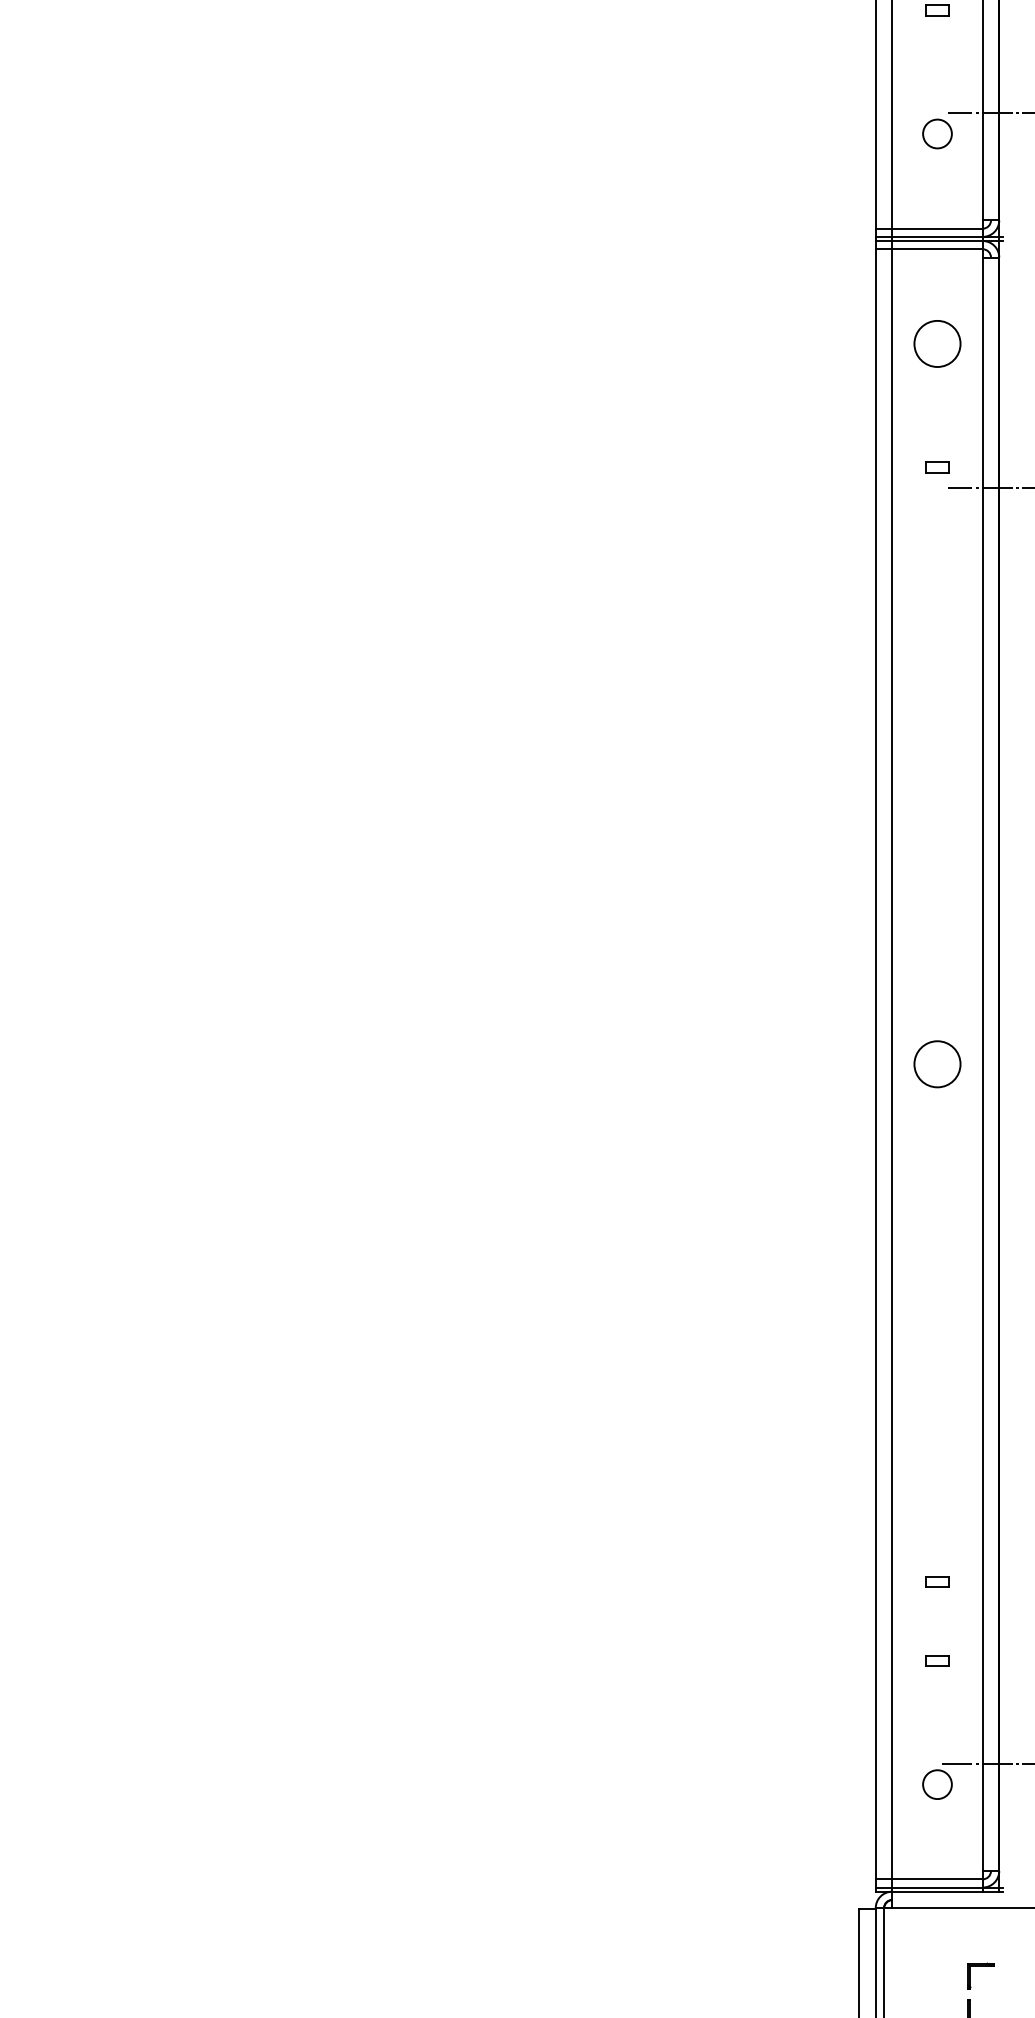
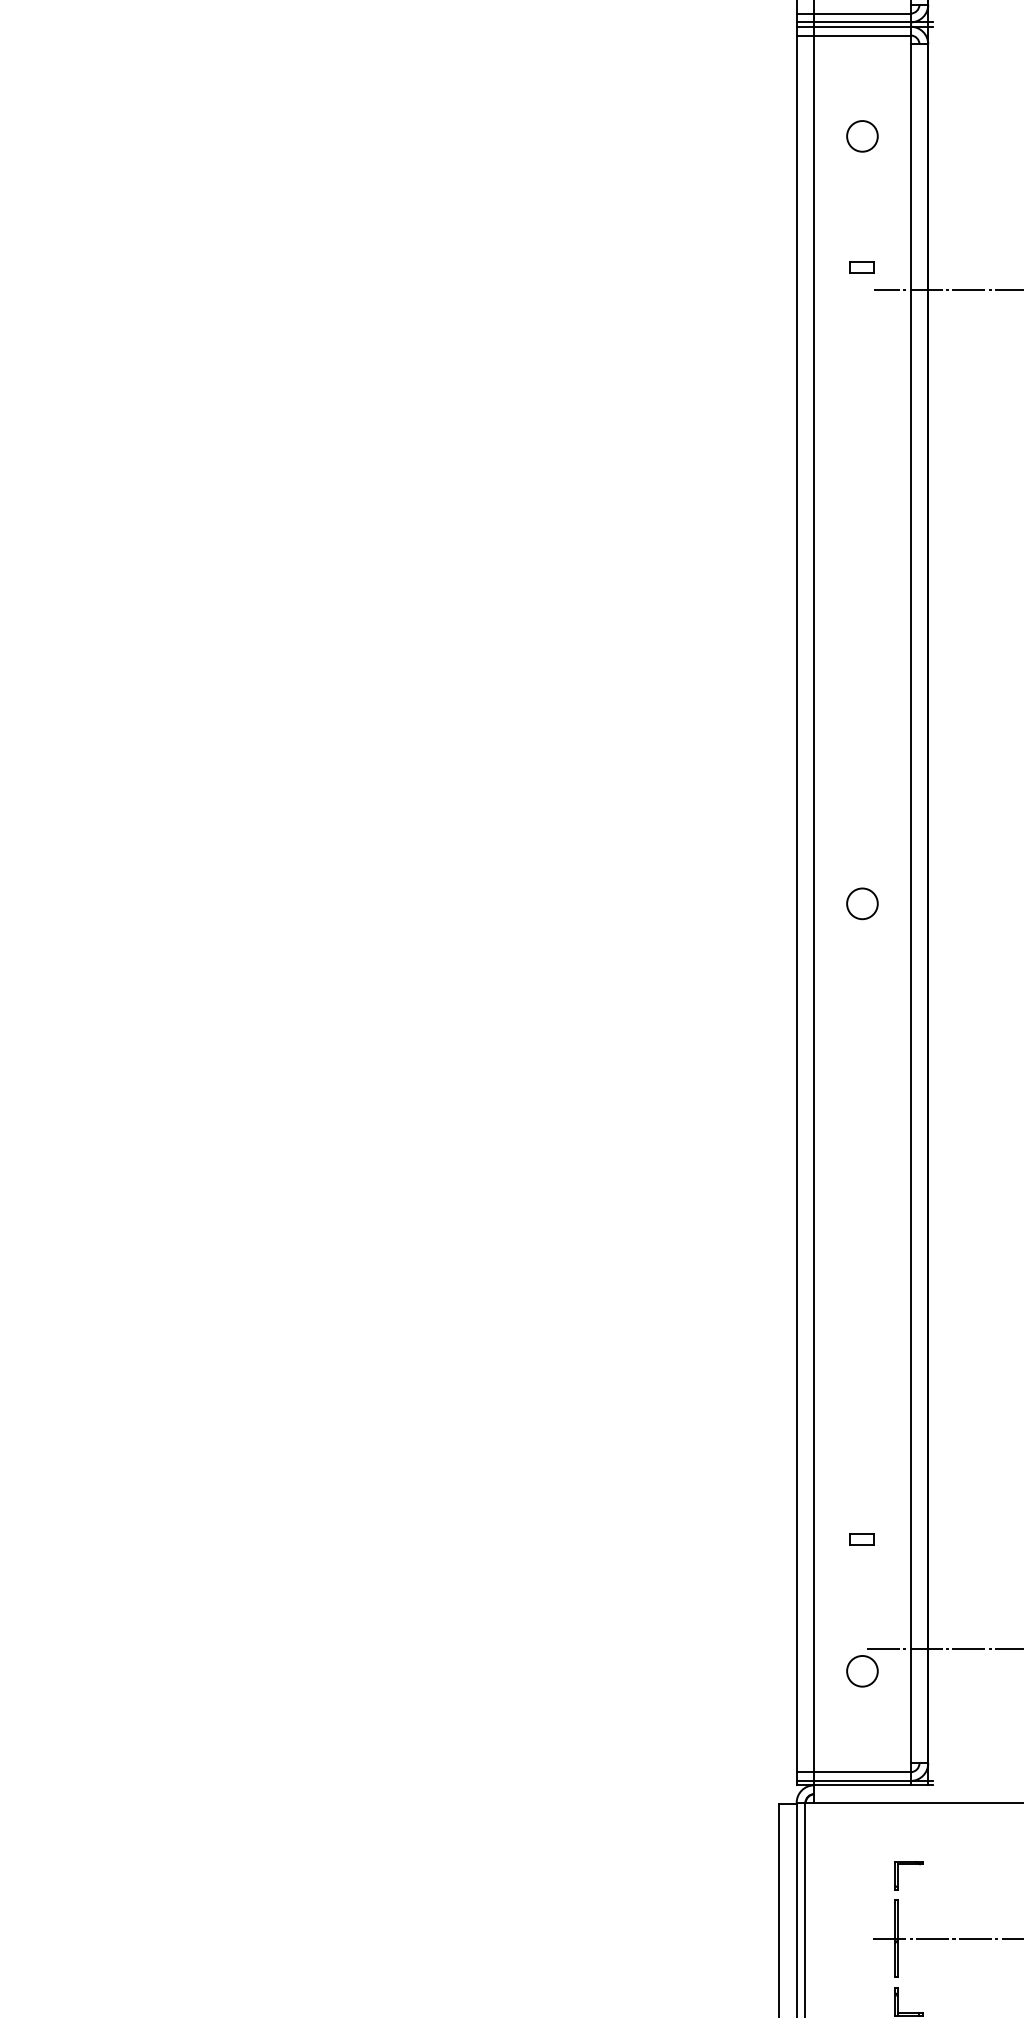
circle: (937, 343) -> (862, 135), size x0.62
circle: (937, 1063) -> (862, 903), size x0.62
part: (937, 1581) -> (862, 1454), removed

